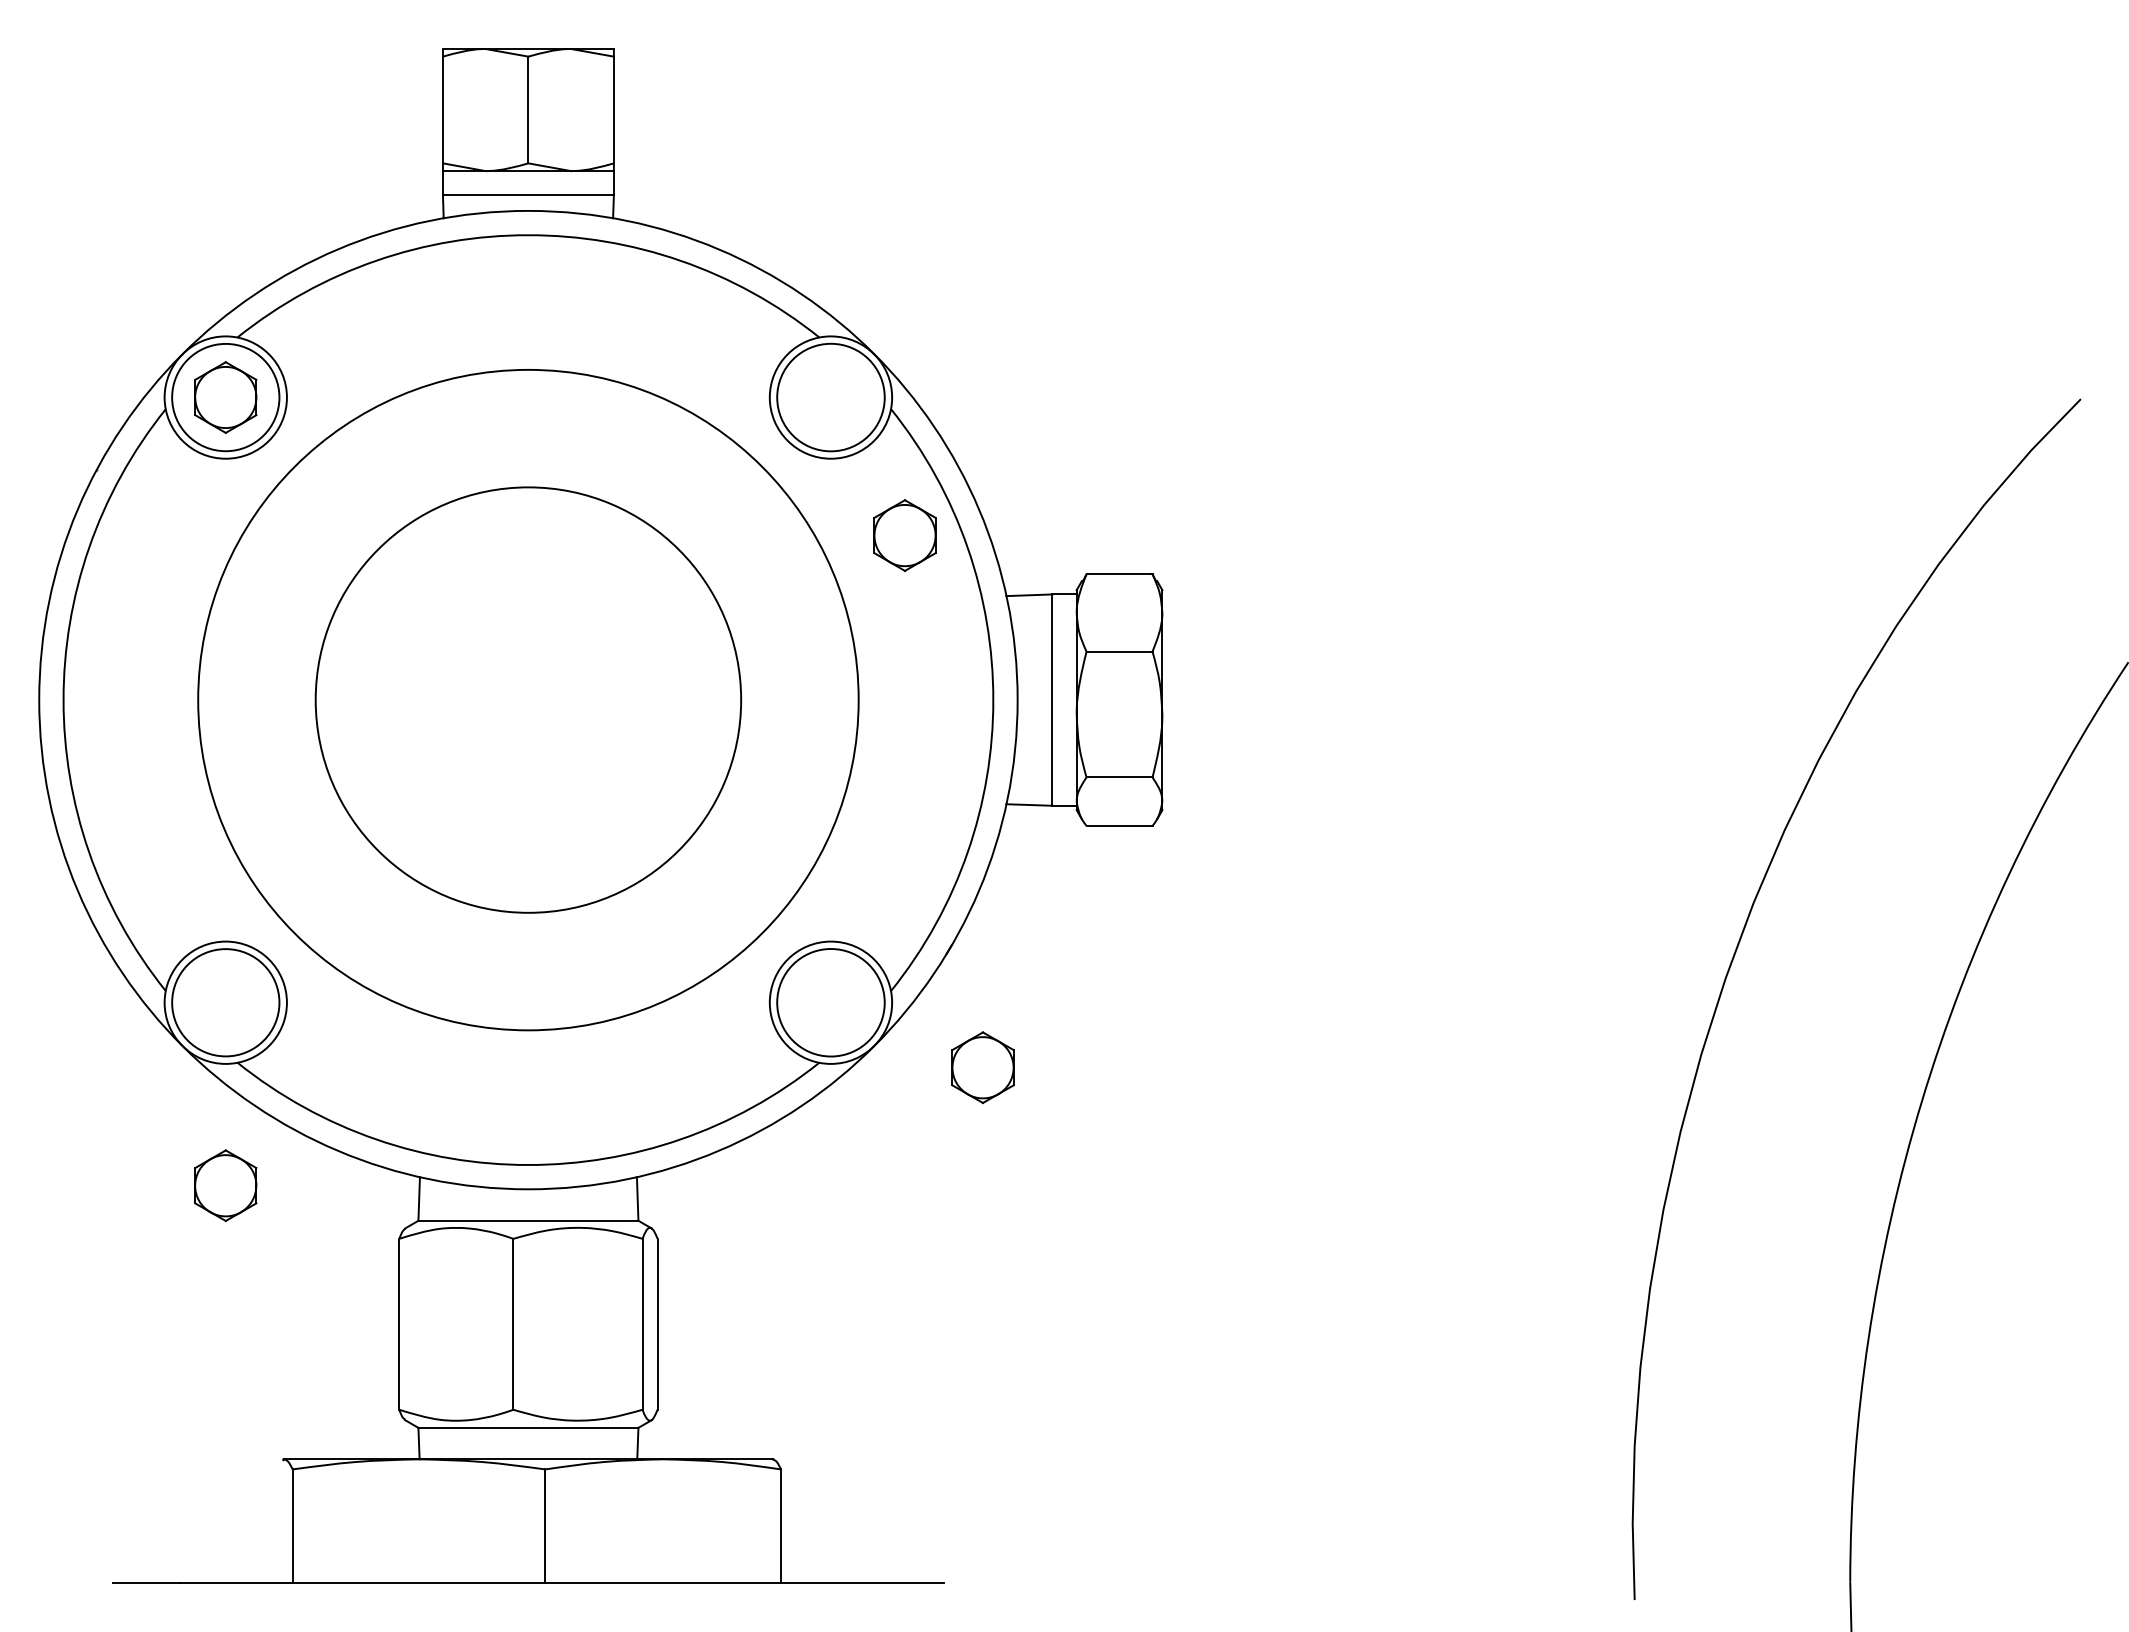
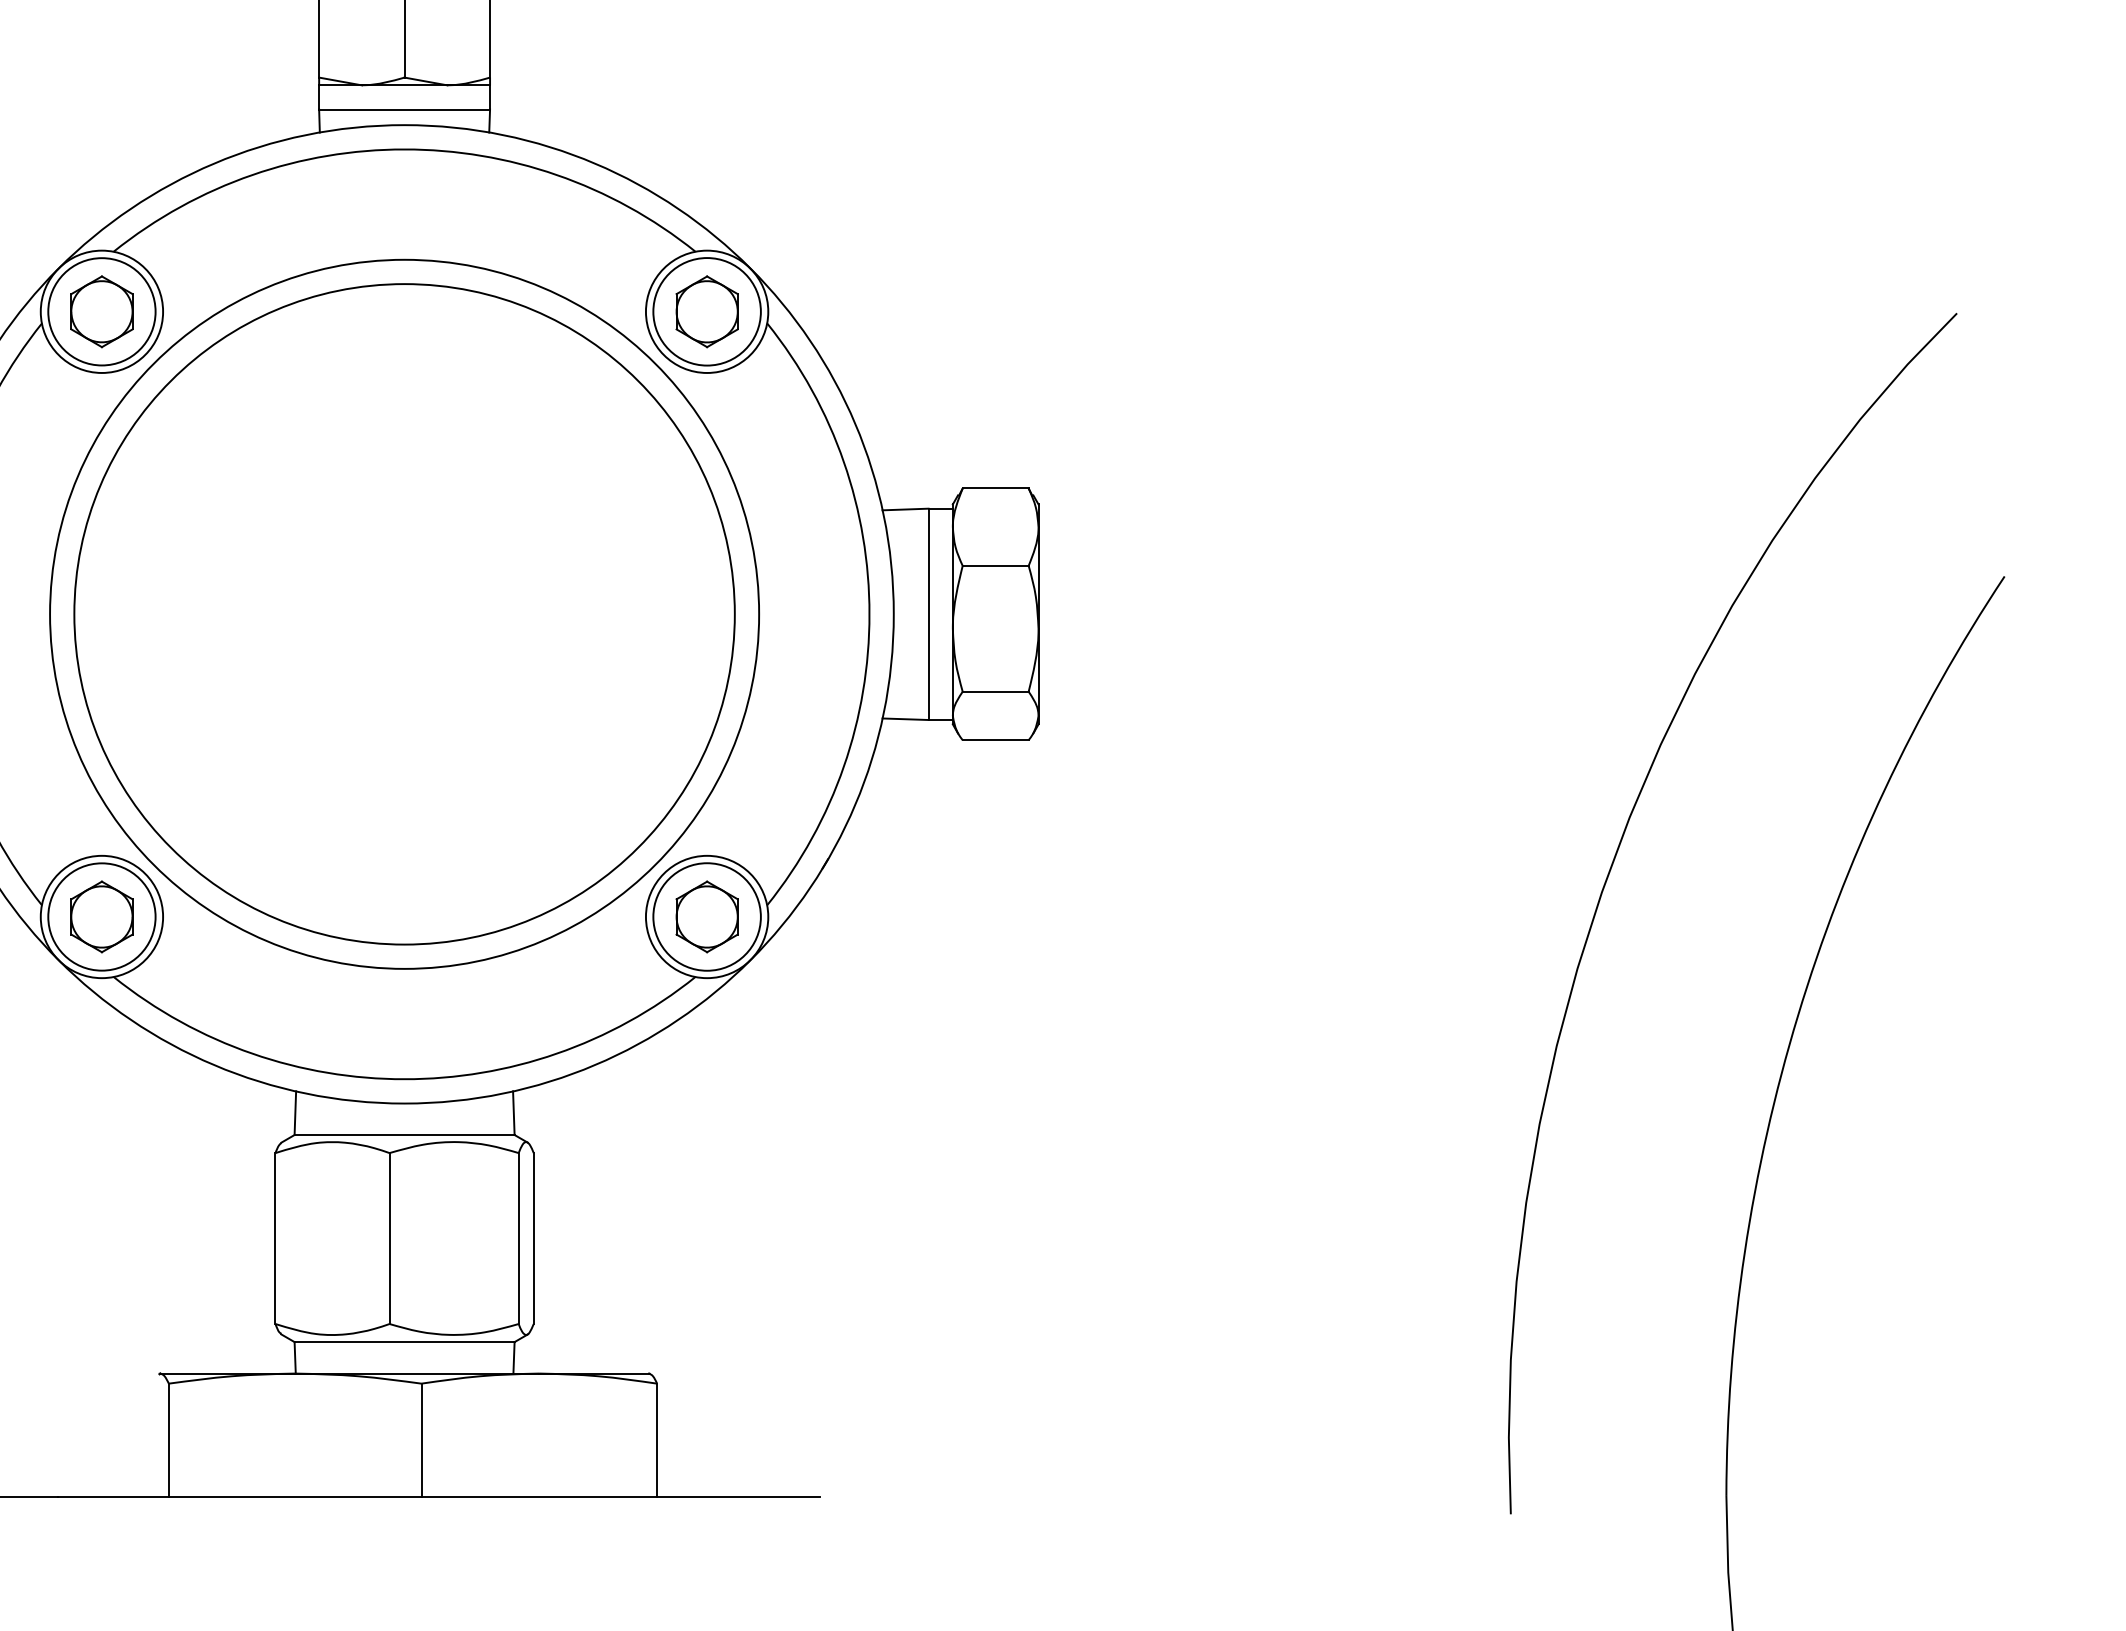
part: (904, 535) -> (706, 311), moved
circle: (527, 699) -> (403, 613), size x1.67
part: (982, 1067) -> (706, 916), moved
part: (225, 1185) -> (101, 916), moved

